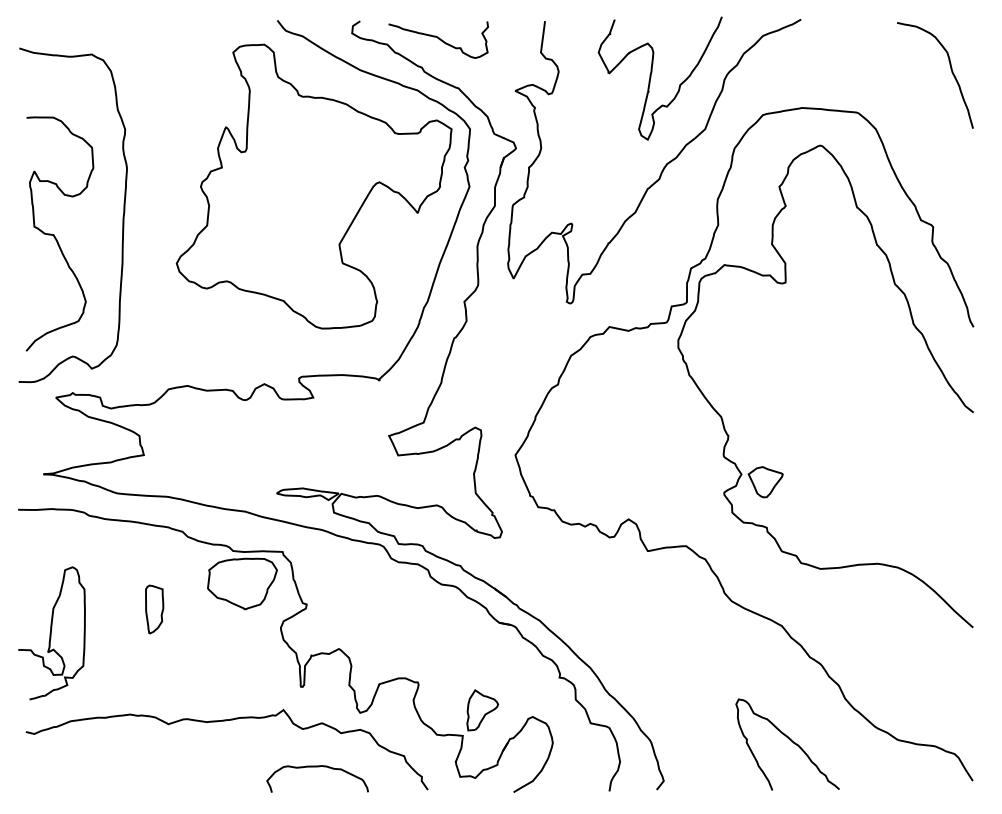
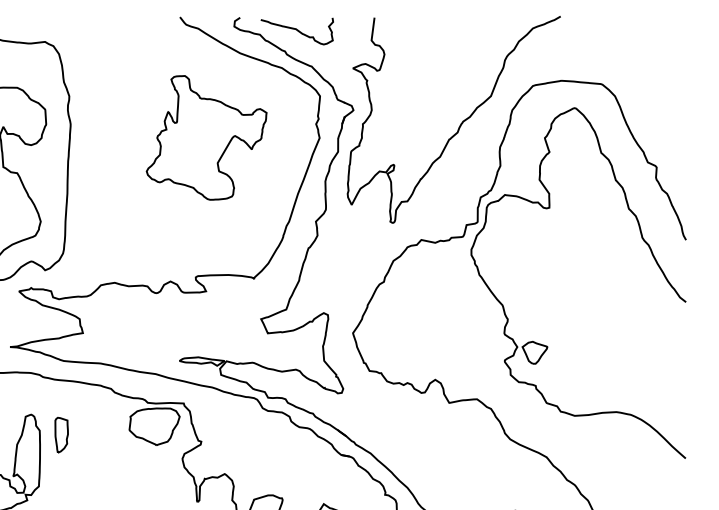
curve: (950, 69) -> (669, 52), removed
curve: (651, 78) -> (451, 59), removed
part: (313, 186) -> (206, 137), size x0.6
part: (154, 609) -> (61, 435), moved

